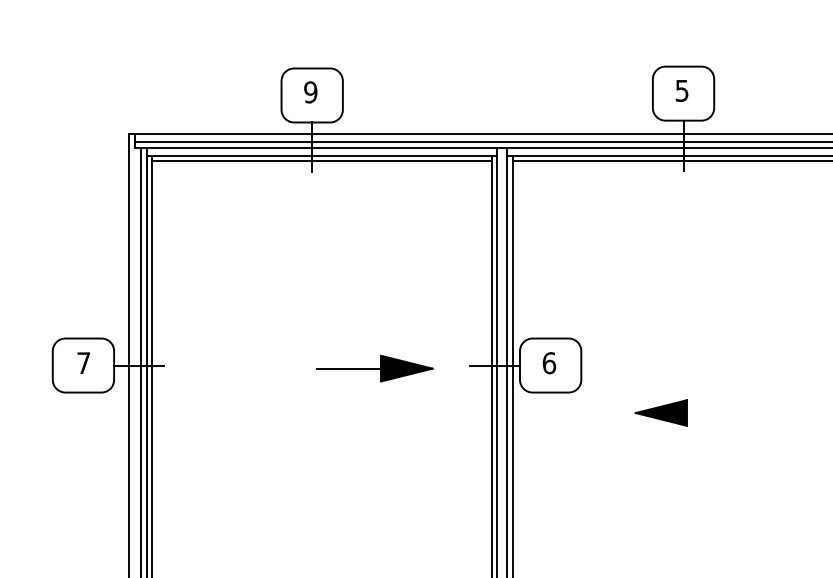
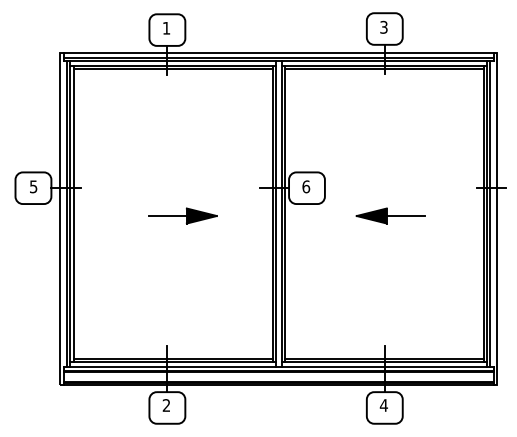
text: (681, 89) -> (383, 26), 5 -> 3
text: (310, 91) -> (166, 27), 9 -> 1
text: (83, 362) -> (33, 186), 7 -> 5
part: (373, 367) -> (182, 215), moved
line: (718, 413) -> (405, 216), added

